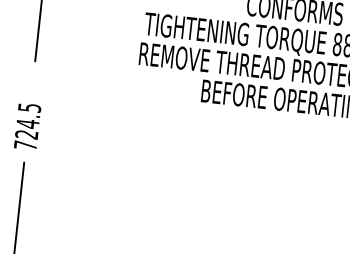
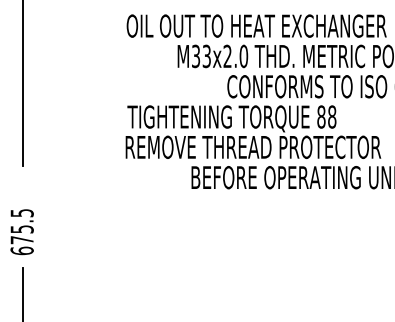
text: (26, 134) -> (21, 240), 724.5 -> 675.5

